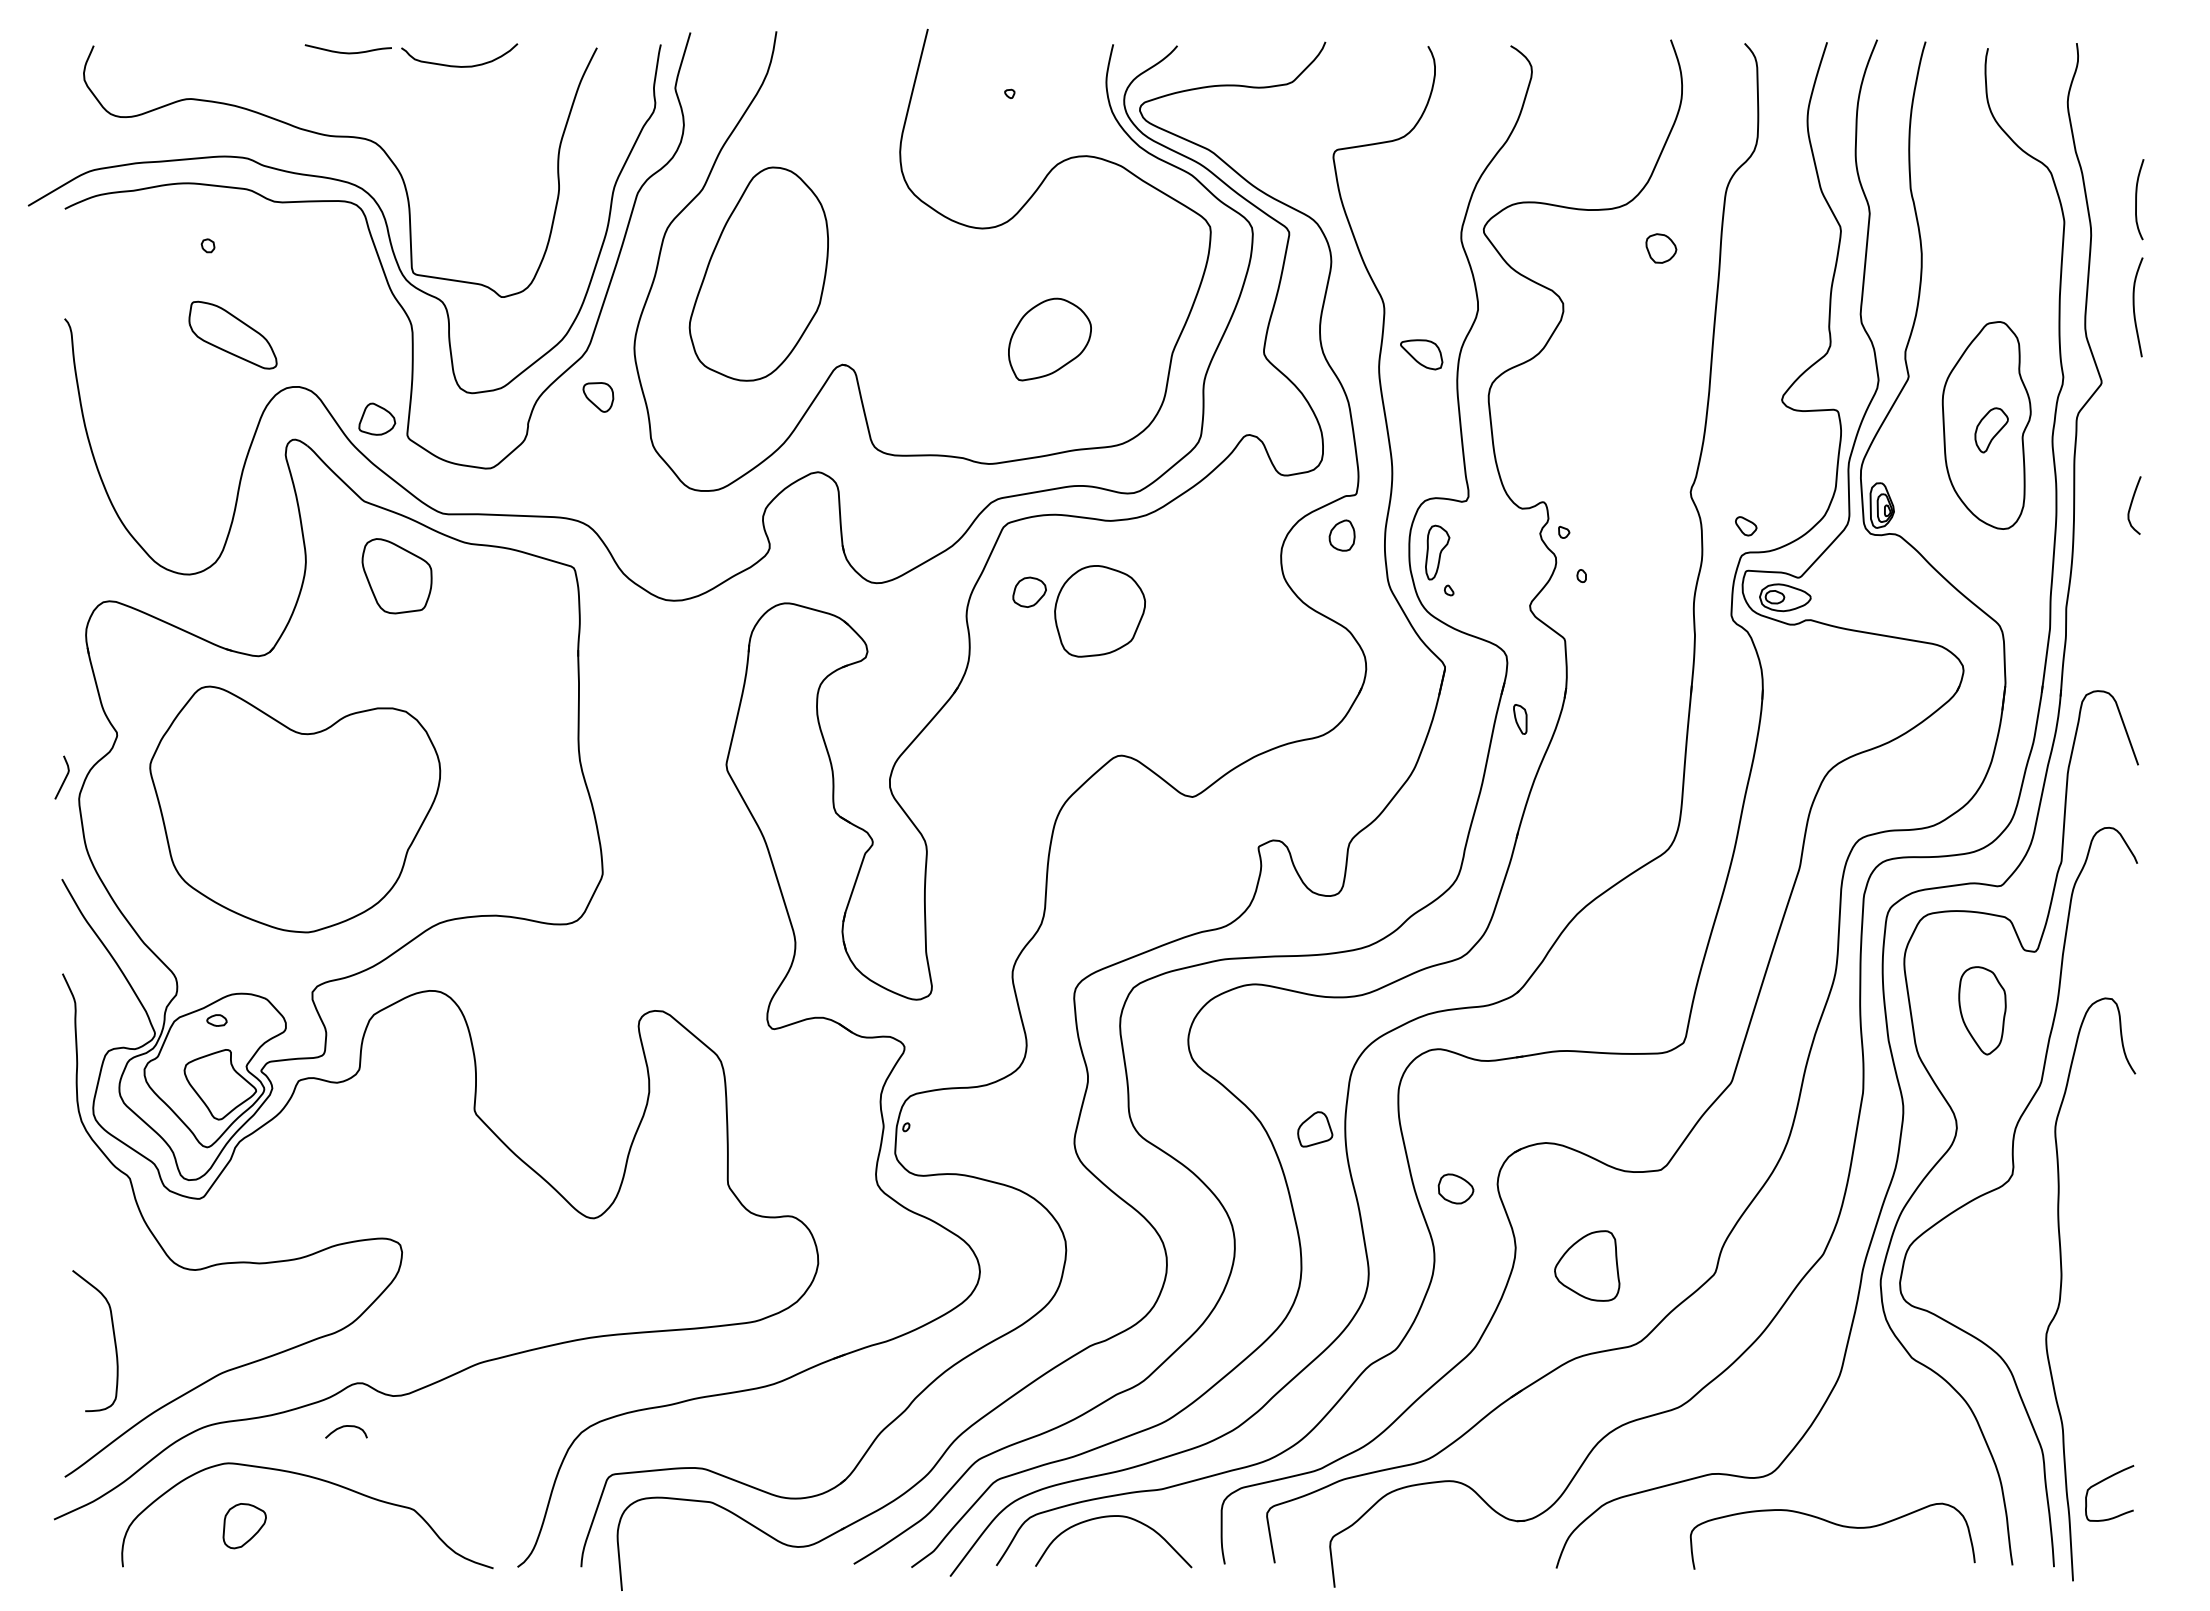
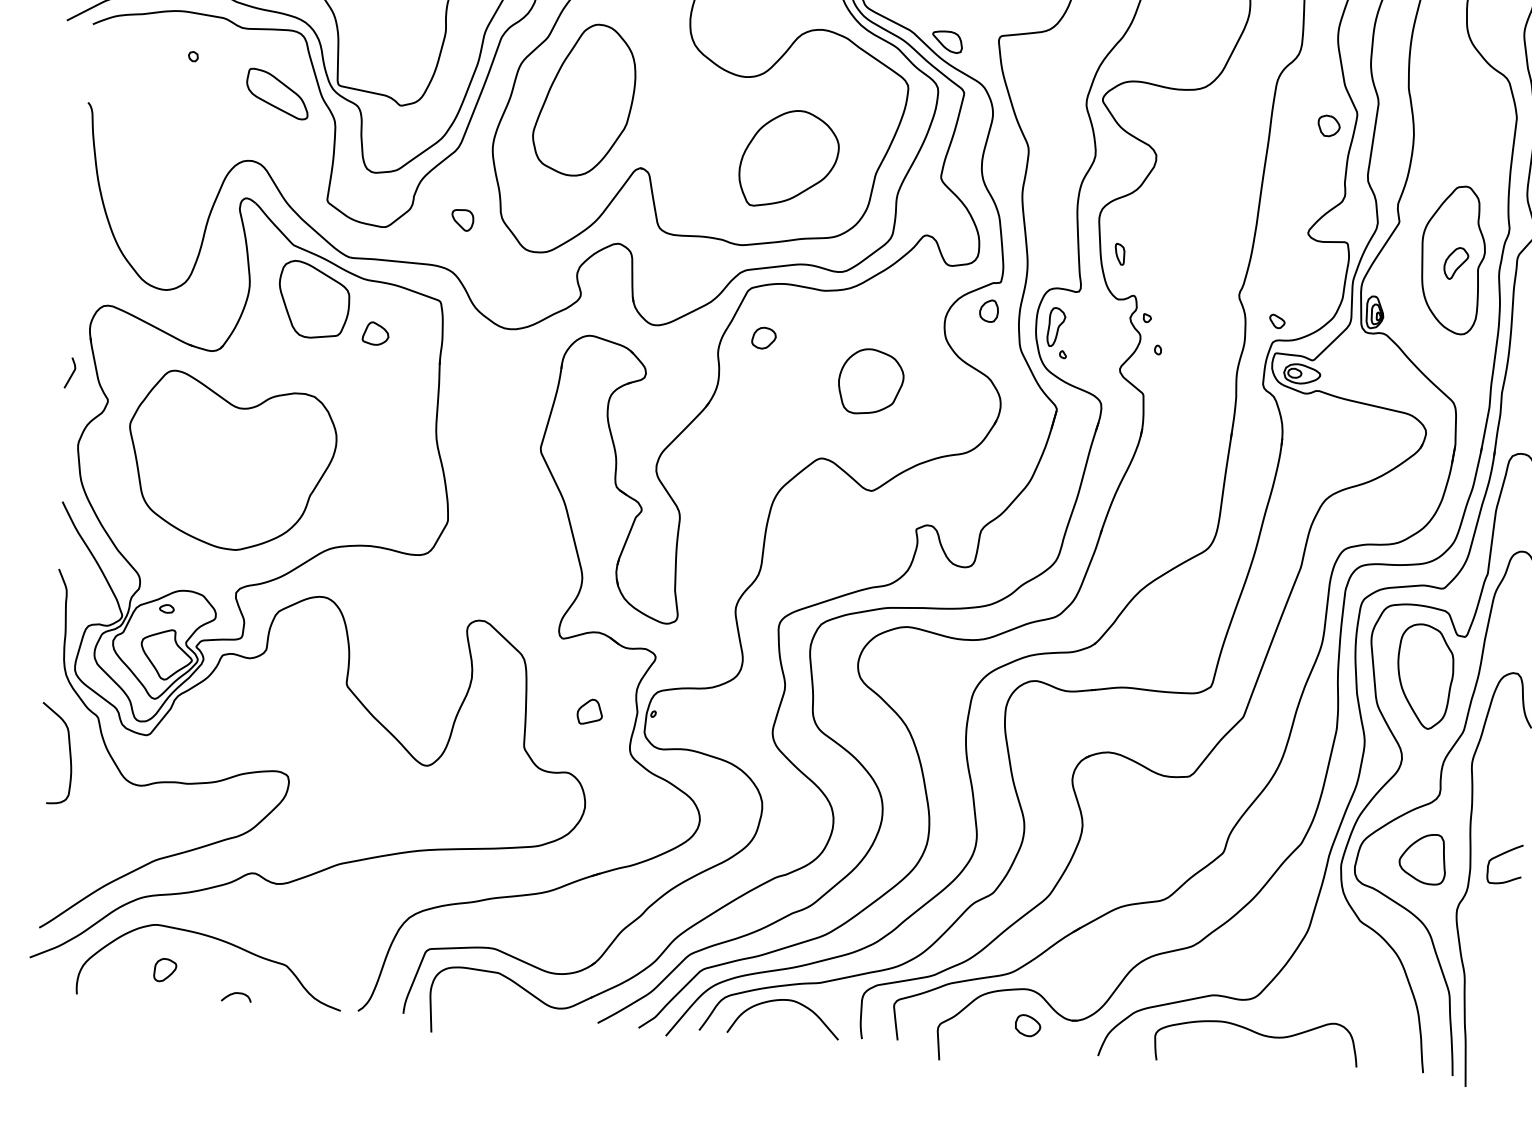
part: (1661, 248) -> (1329, 126), moved
part: (232, 334) -> (277, 93), moved
part: (1049, 339) -> (788, 158), size x1.67
part: (1421, 354) -> (947, 41), moved
part: (598, 397) -> (462, 220), moved
part: (377, 418) -> (376, 333), moved
part: (396, 576) -> (313, 300), size x1.43
part: (1099, 611) -> (870, 381), moved
part: (1520, 719) -> (1119, 254), moved
curve: (64, 778) -> (71, 373), moved
part: (1982, 1010) -> (1425, 676), size x1.67
part: (1315, 1129) -> (590, 711), moved
part: (1455, 1188) -> (1027, 1025), moved
part: (1587, 1265) -> (1422, 858), moved
curve: (113, 1338) -> (69, 752), moved
curve: (344, 1427) -> (235, 994), moved
curve: (2103, 1481) -> (1501, 855), moved
part: (244, 1525) -> (165, 969), size x0.71
curve: (1835, 1525) -> (1258, 1034), moved

